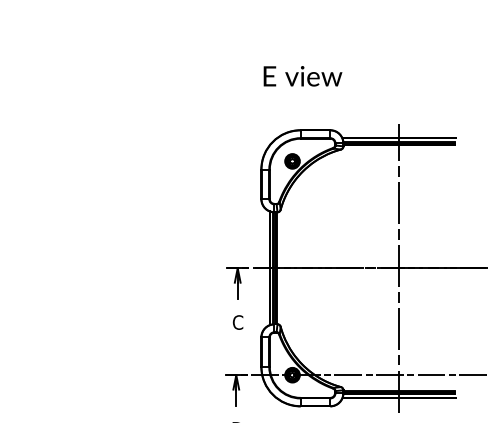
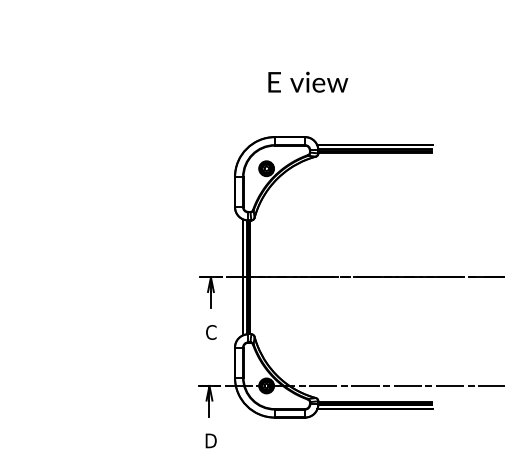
text: (303, 75) -> (308, 81), moved
line: (399, 267) -> (375, 276), removed

